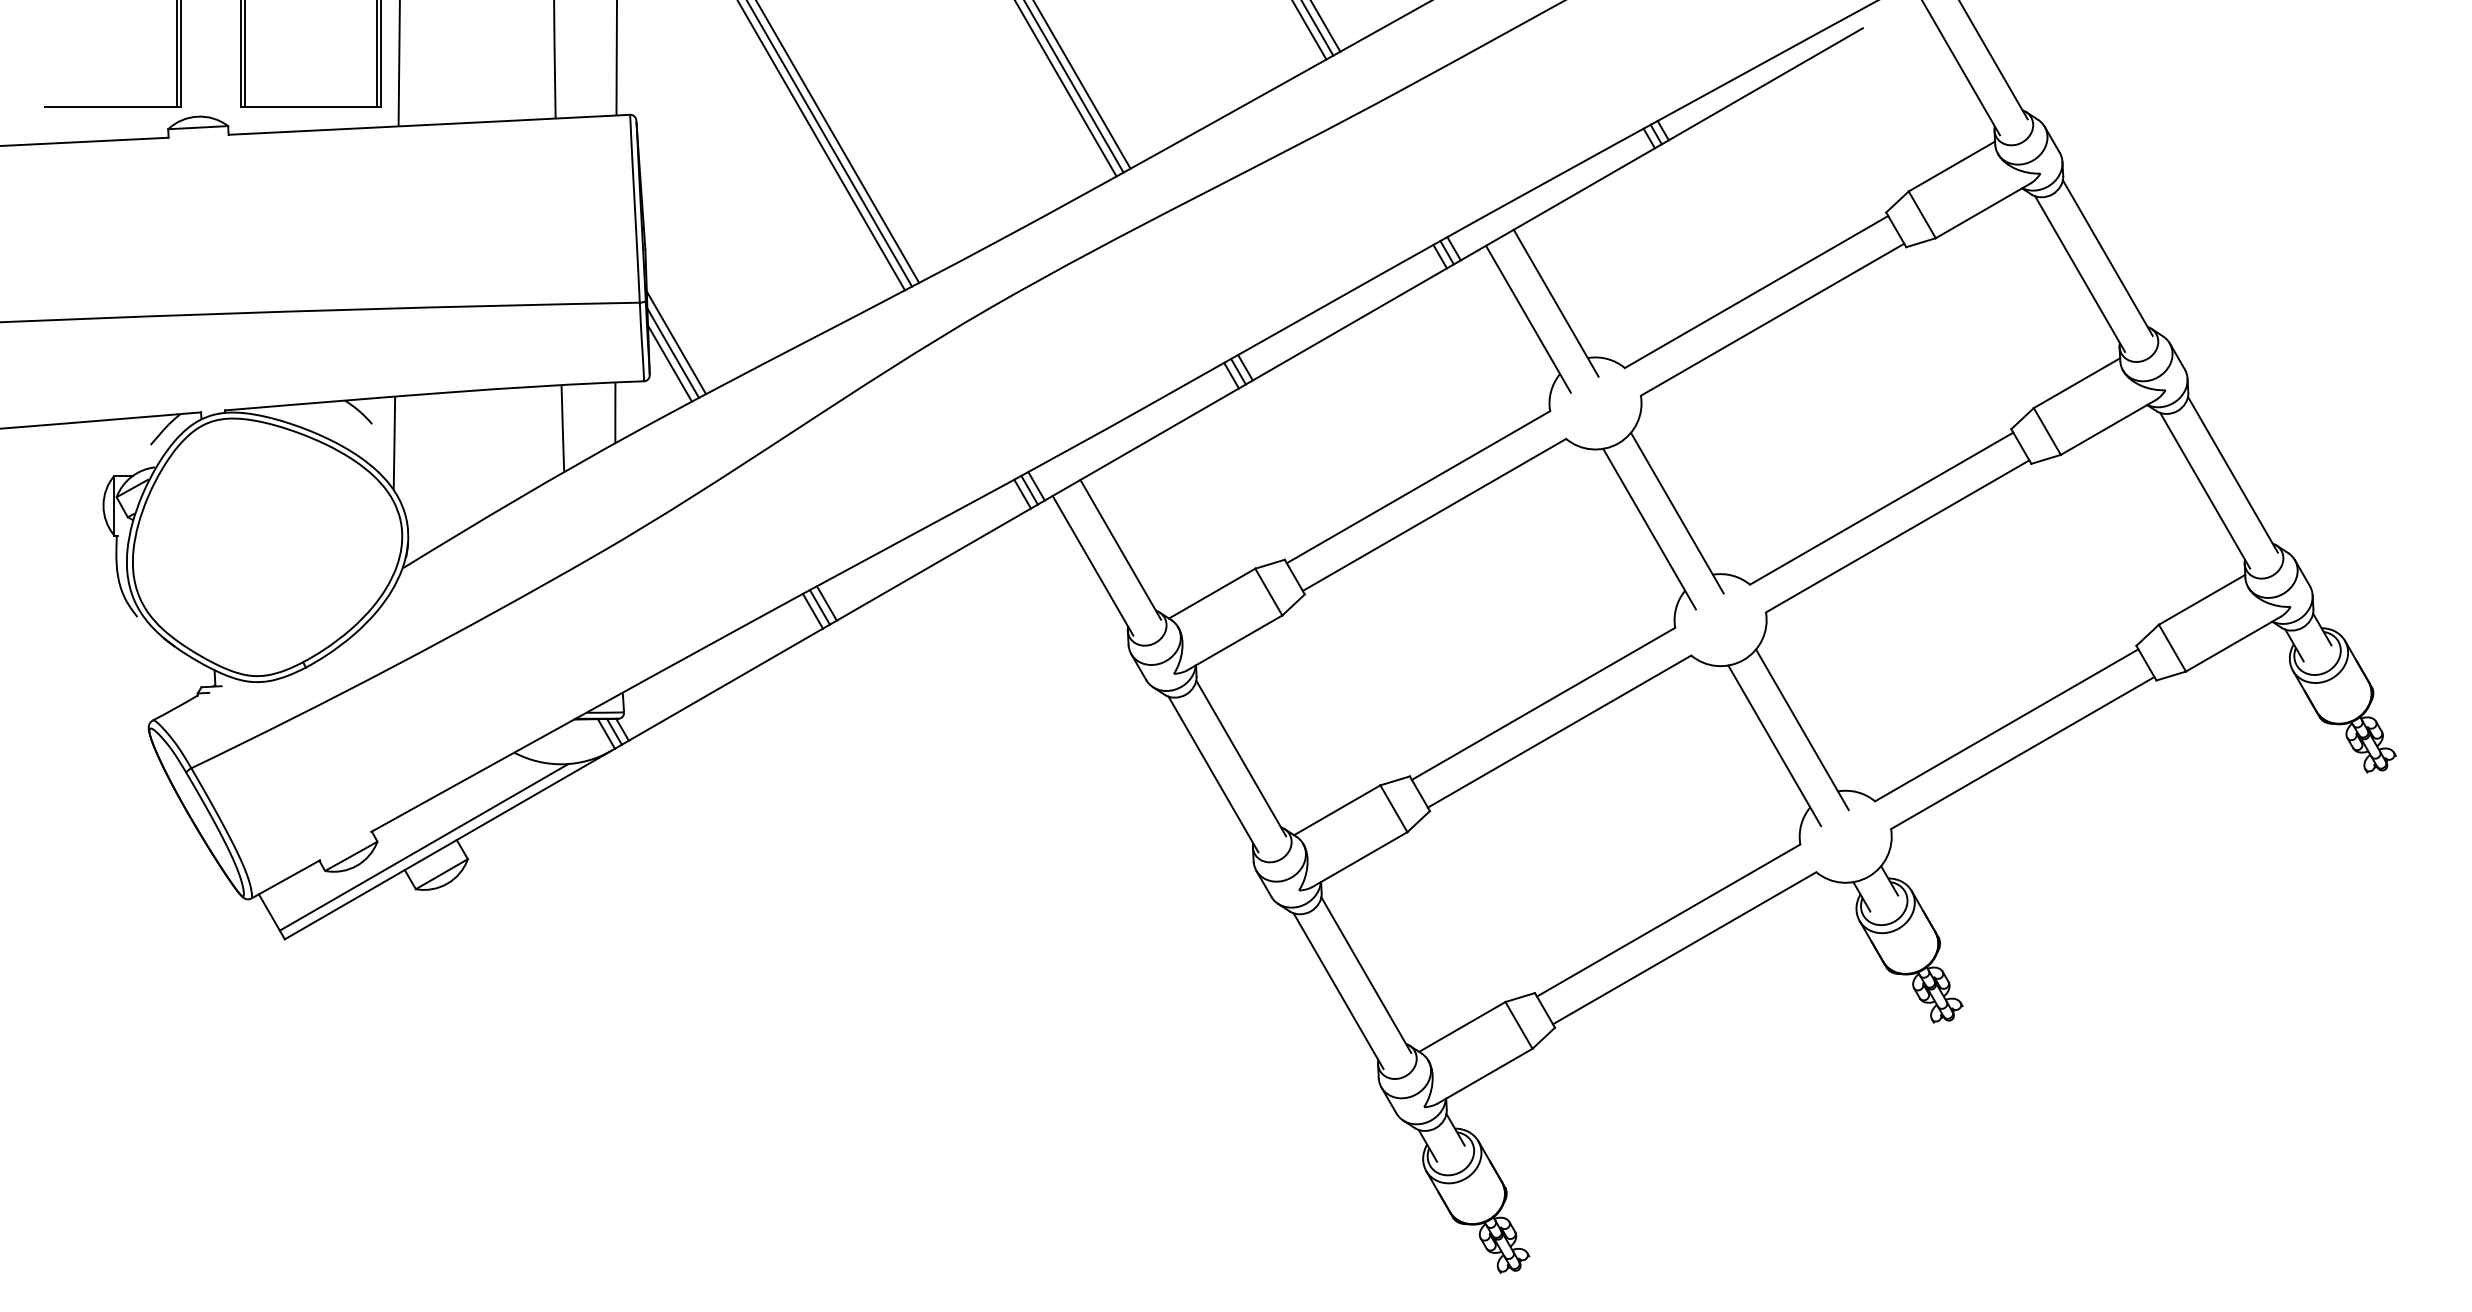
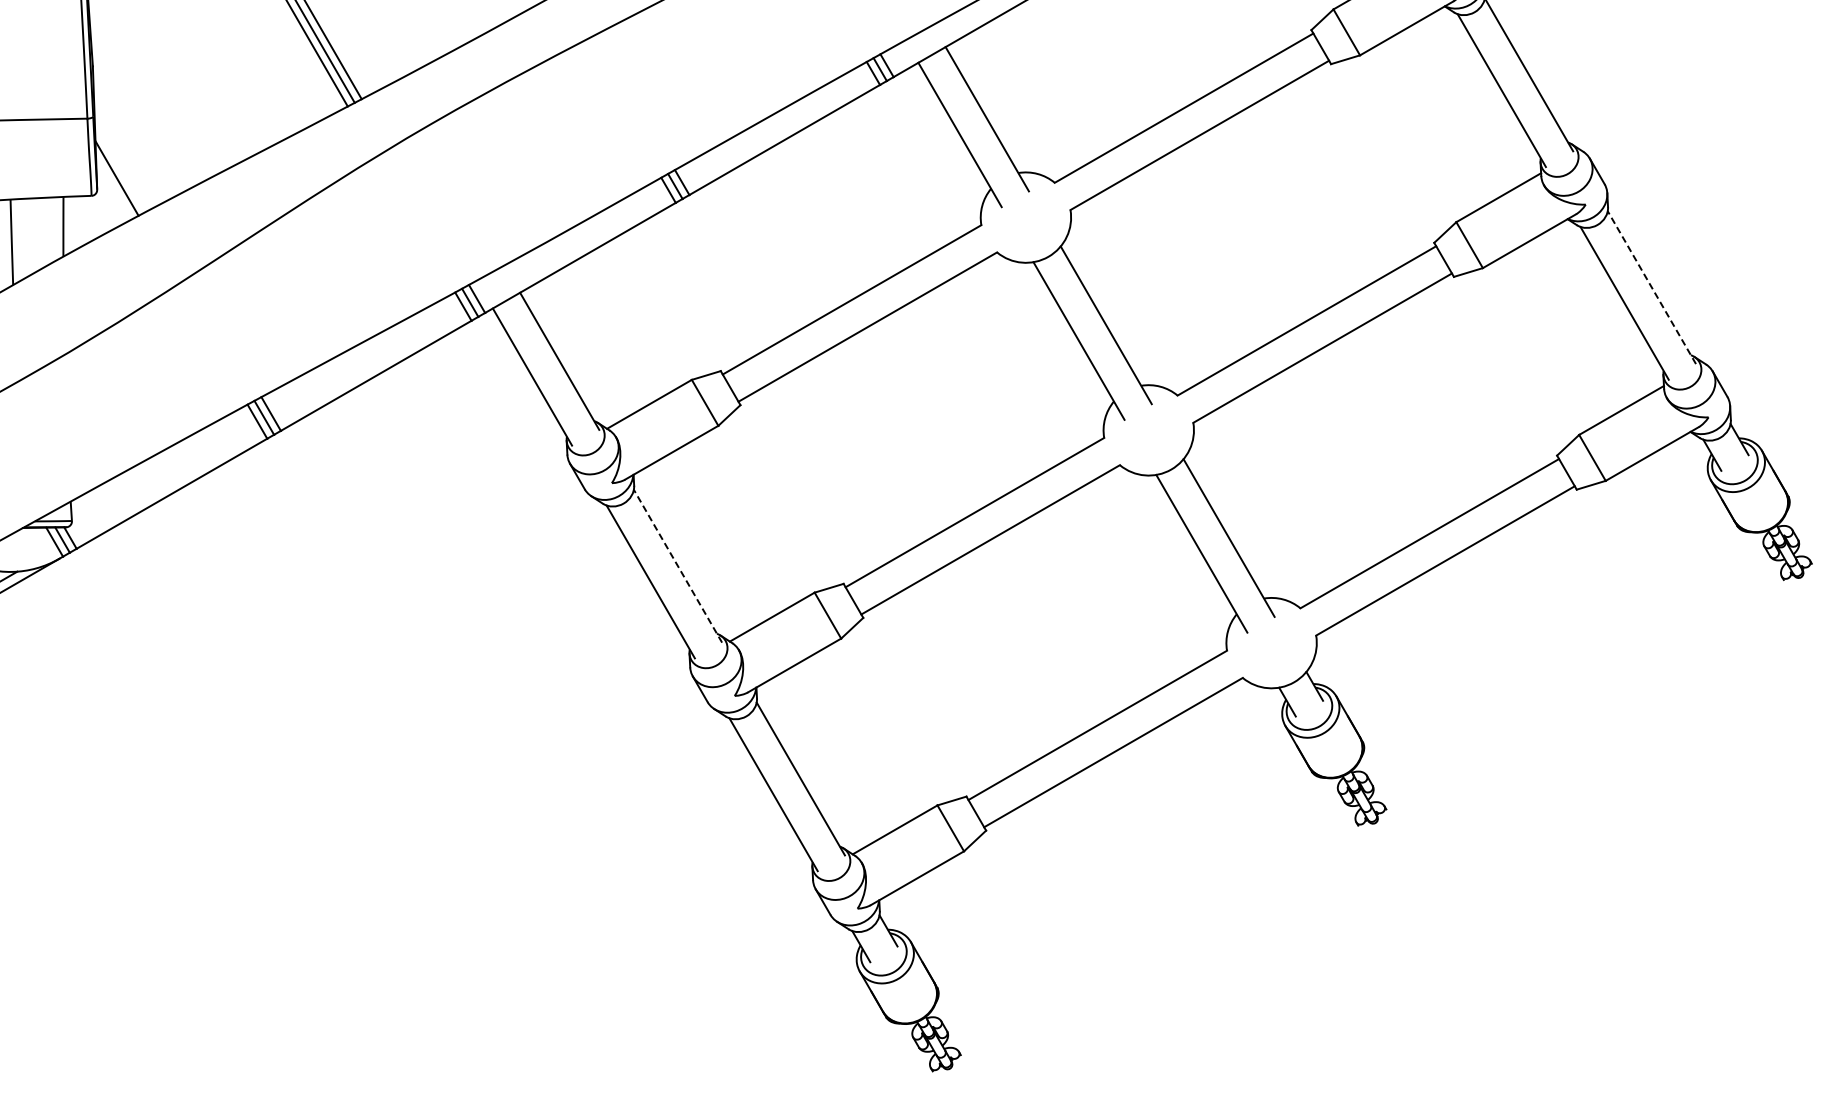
line: (676, 342) -> (123, 157), removed
line: (672, 352) -> (119, 167), removed
line: (2232, 474) -> (1651, 287), solid -> dashed
line: (1241, 758) -> (678, 566), solid -> dashed

